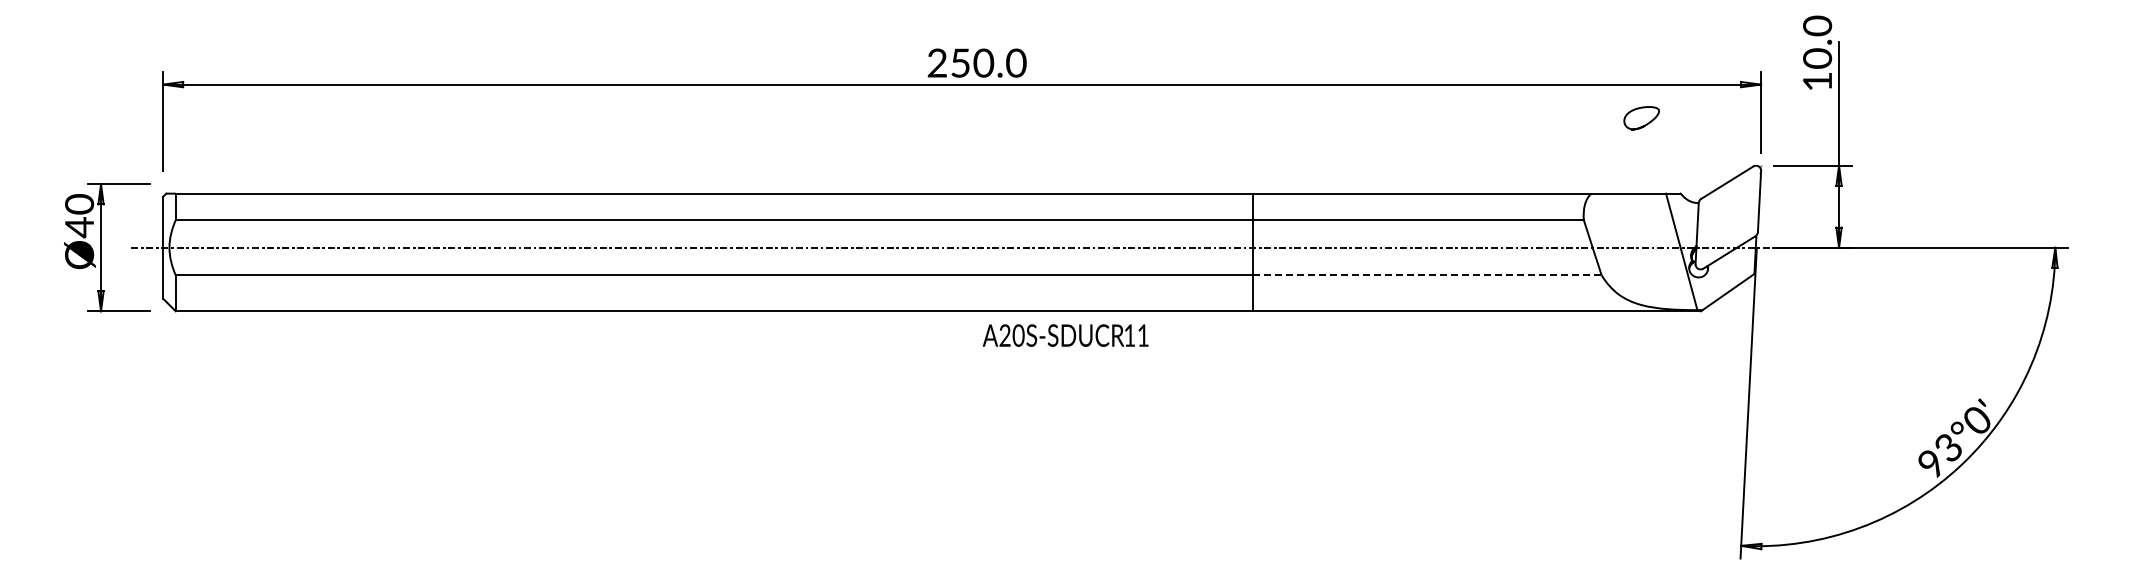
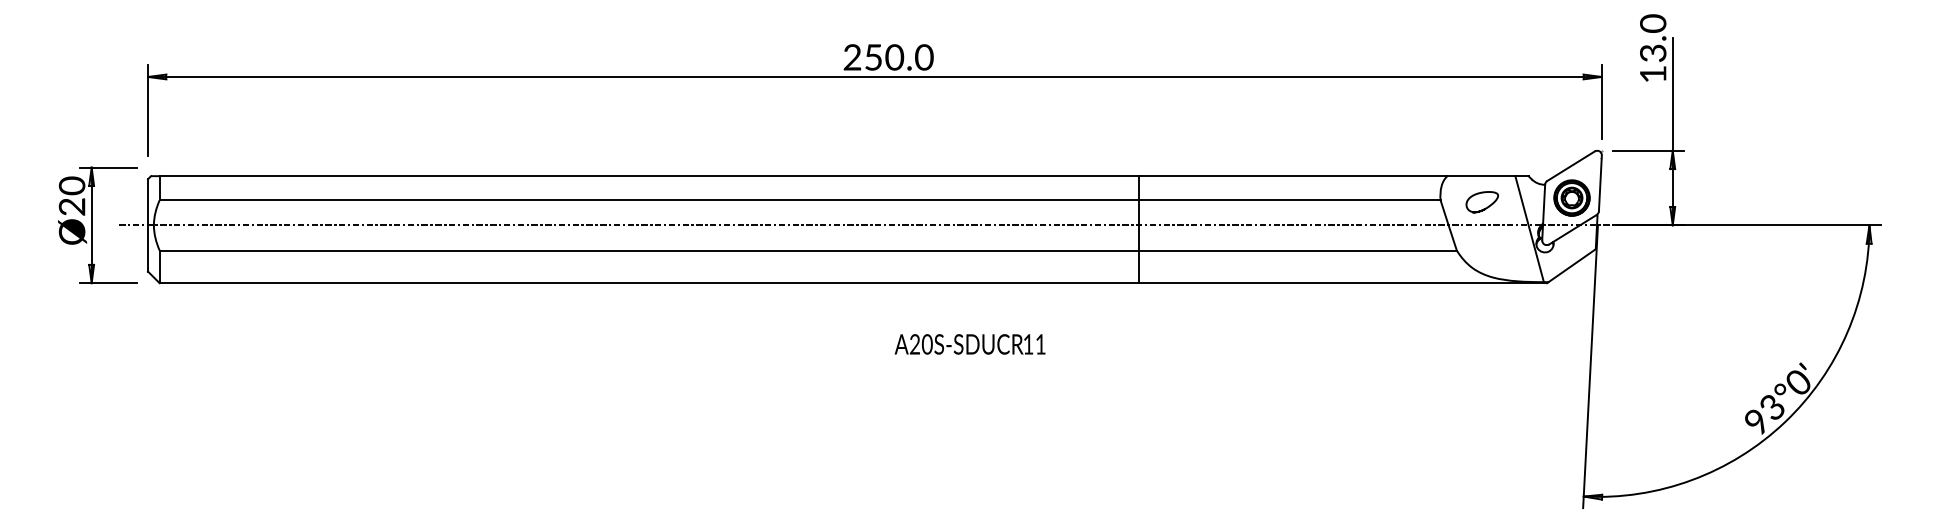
text: (1817, 58) -> (1653, 53), 10.0 -> 13.0
curve: (1644, 124) -> (1484, 207), moved
part: (1727, 217) -> (1571, 197), added
text: (79, 227) -> (72, 206), Ø40 -> Ø20
line: (1427, 275) -> (1298, 250), dashed -> solid
text: (1065, 335) -> (969, 344), moved

